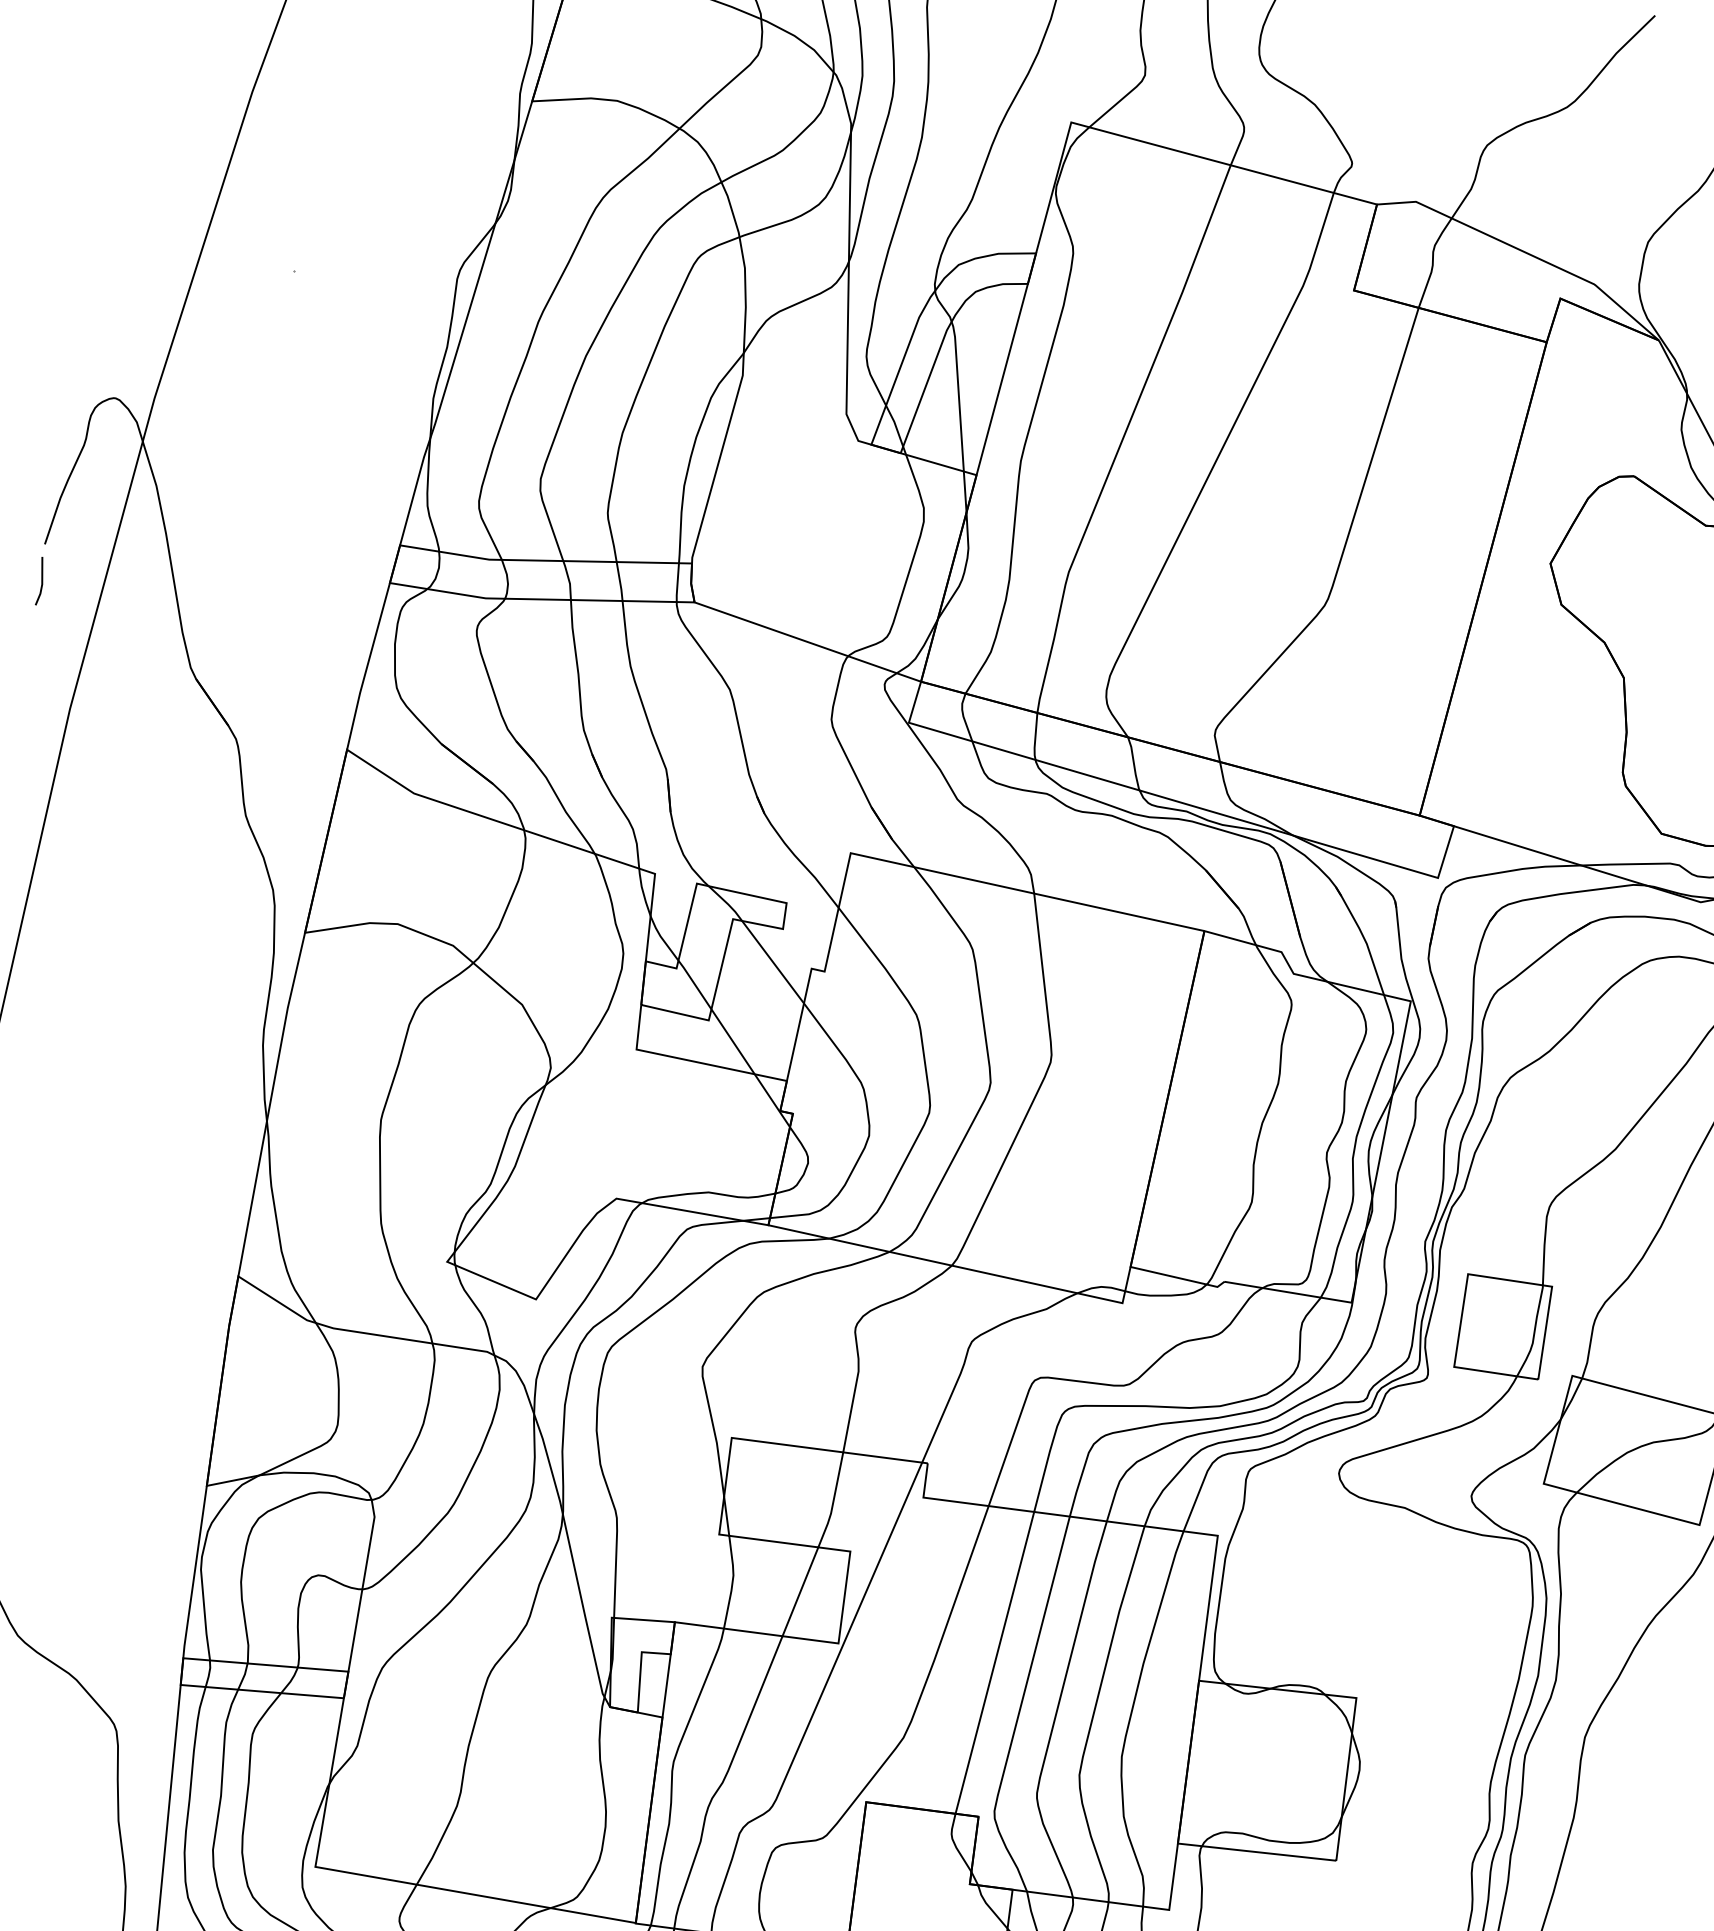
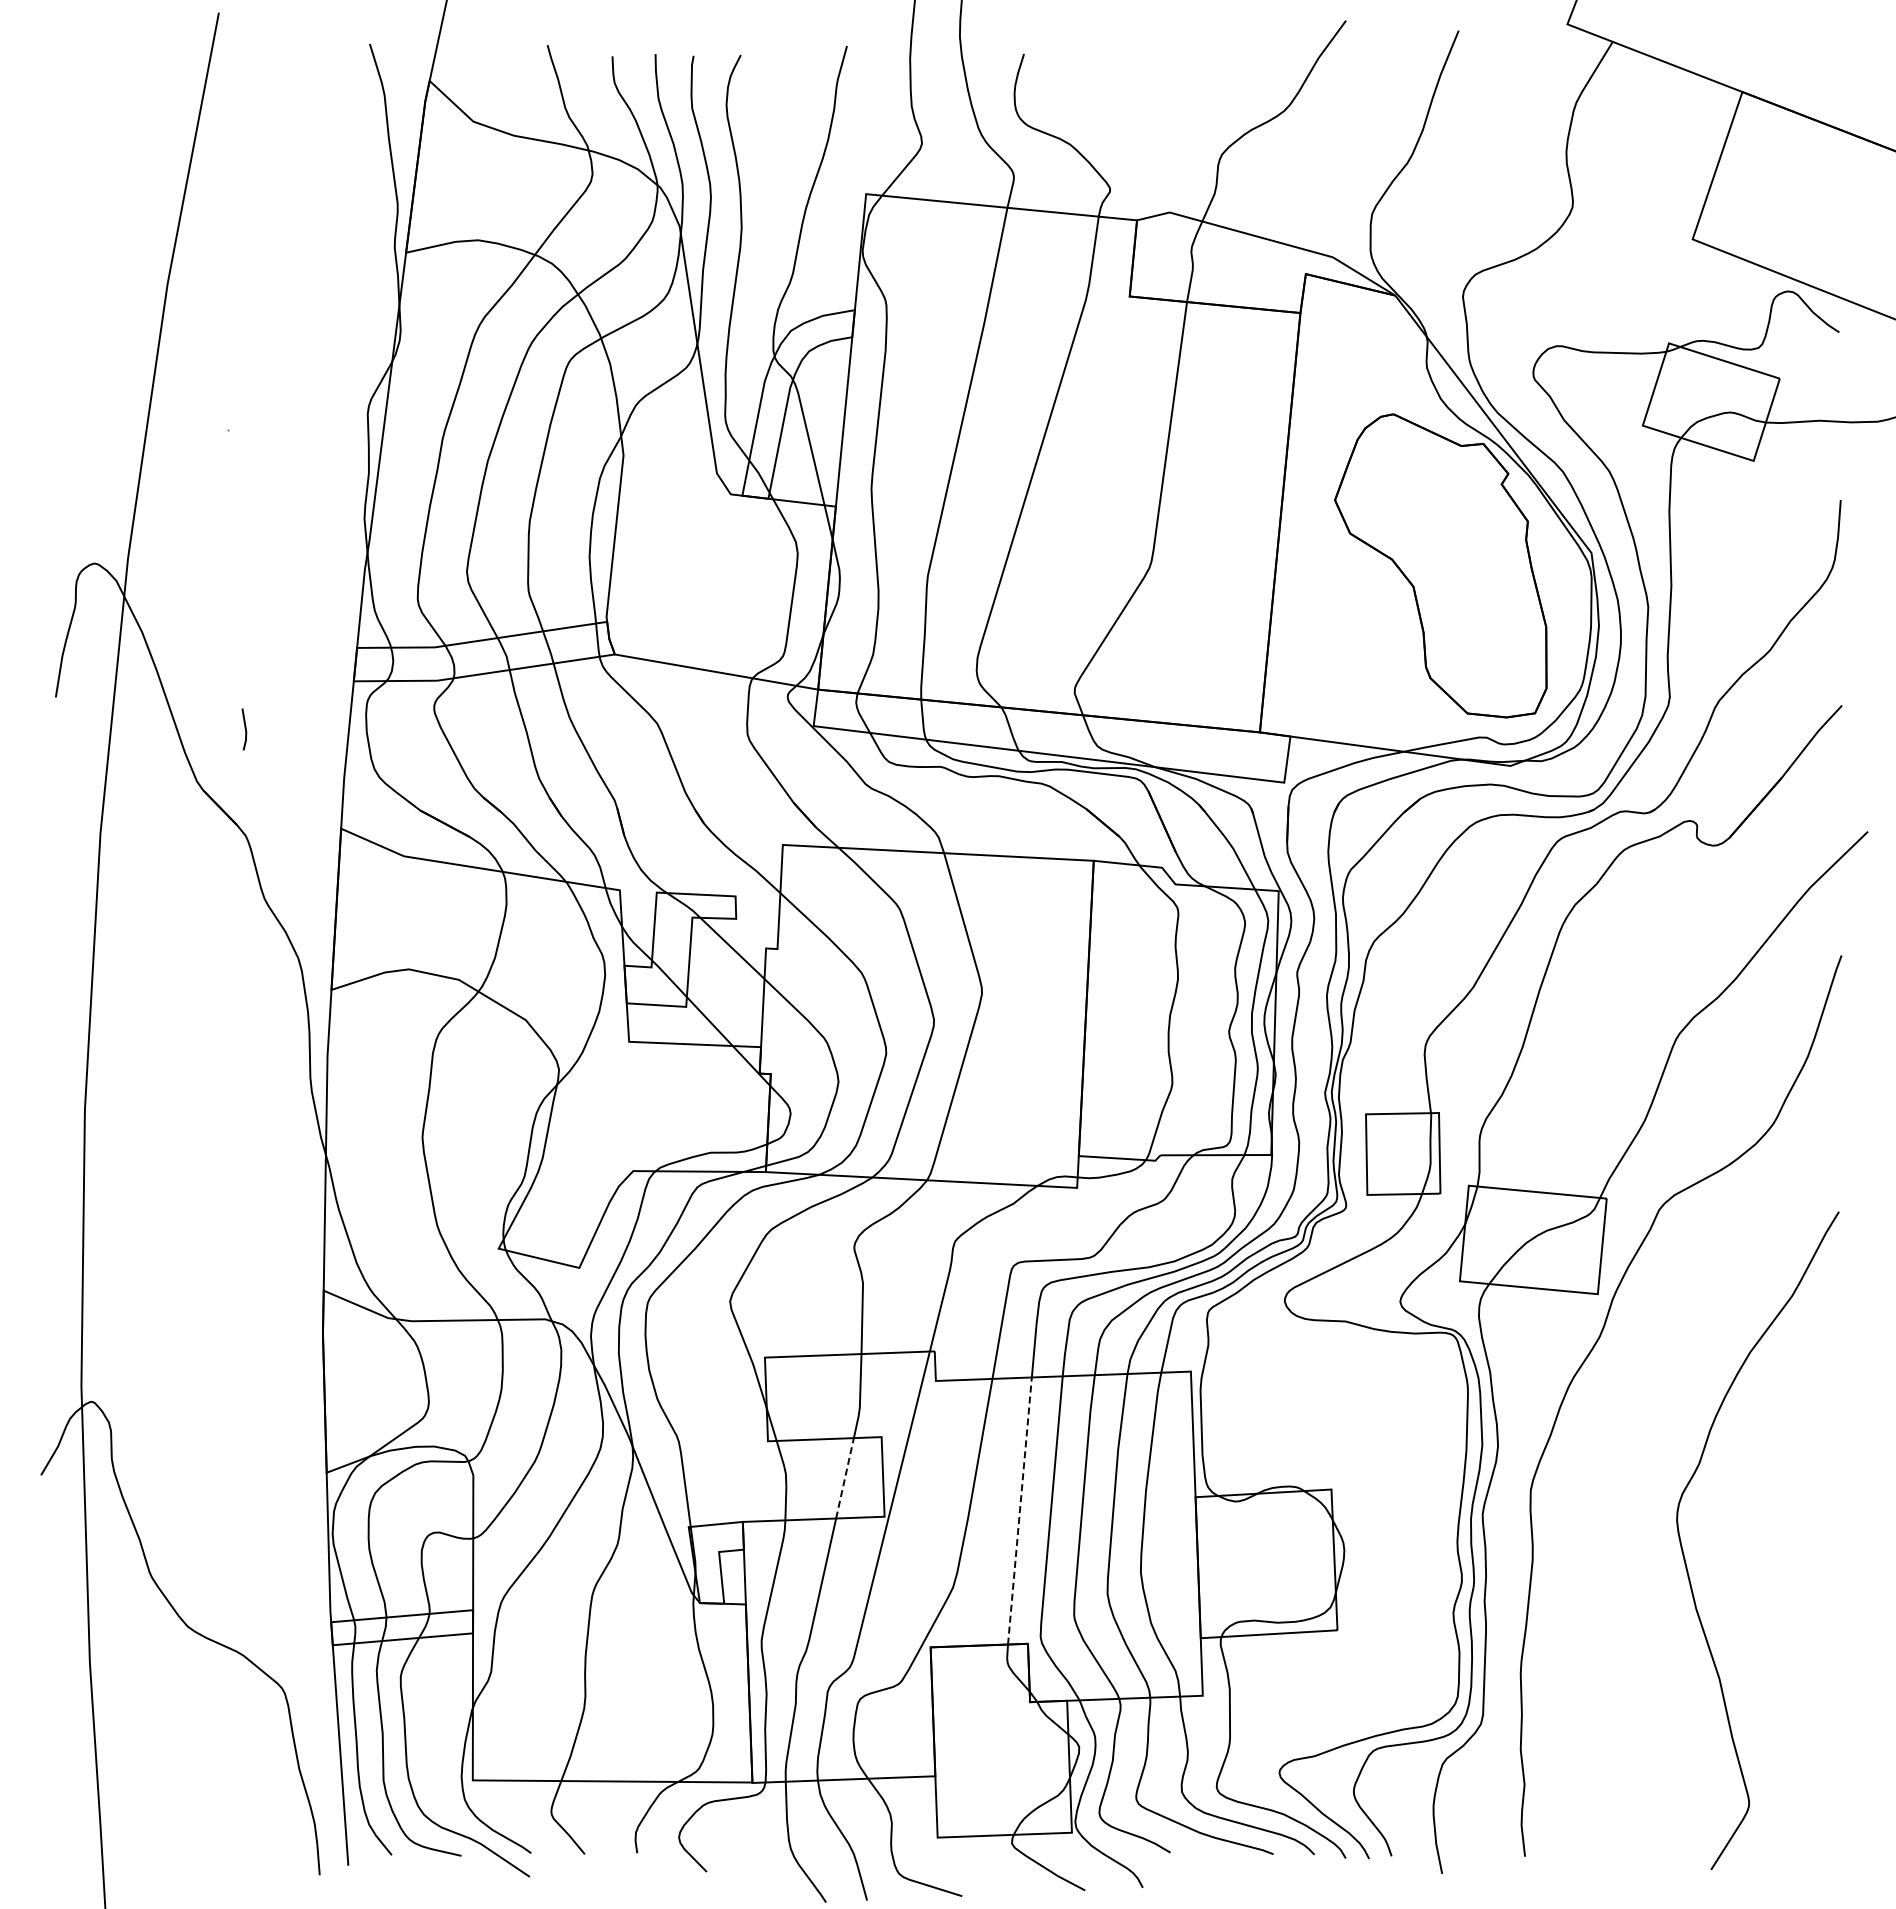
line: (40, 580) -> (244, 728), moved
line: (801, 1590) -> (845, 1477), solid -> dashed
line: (994, 1662) -> (1019, 1510), solid -> dashed

